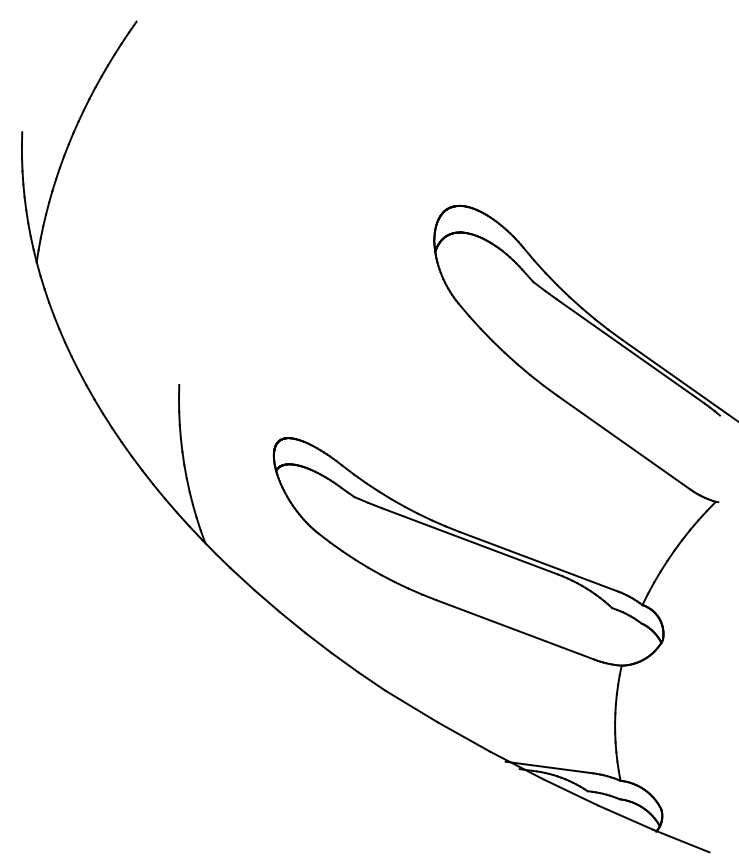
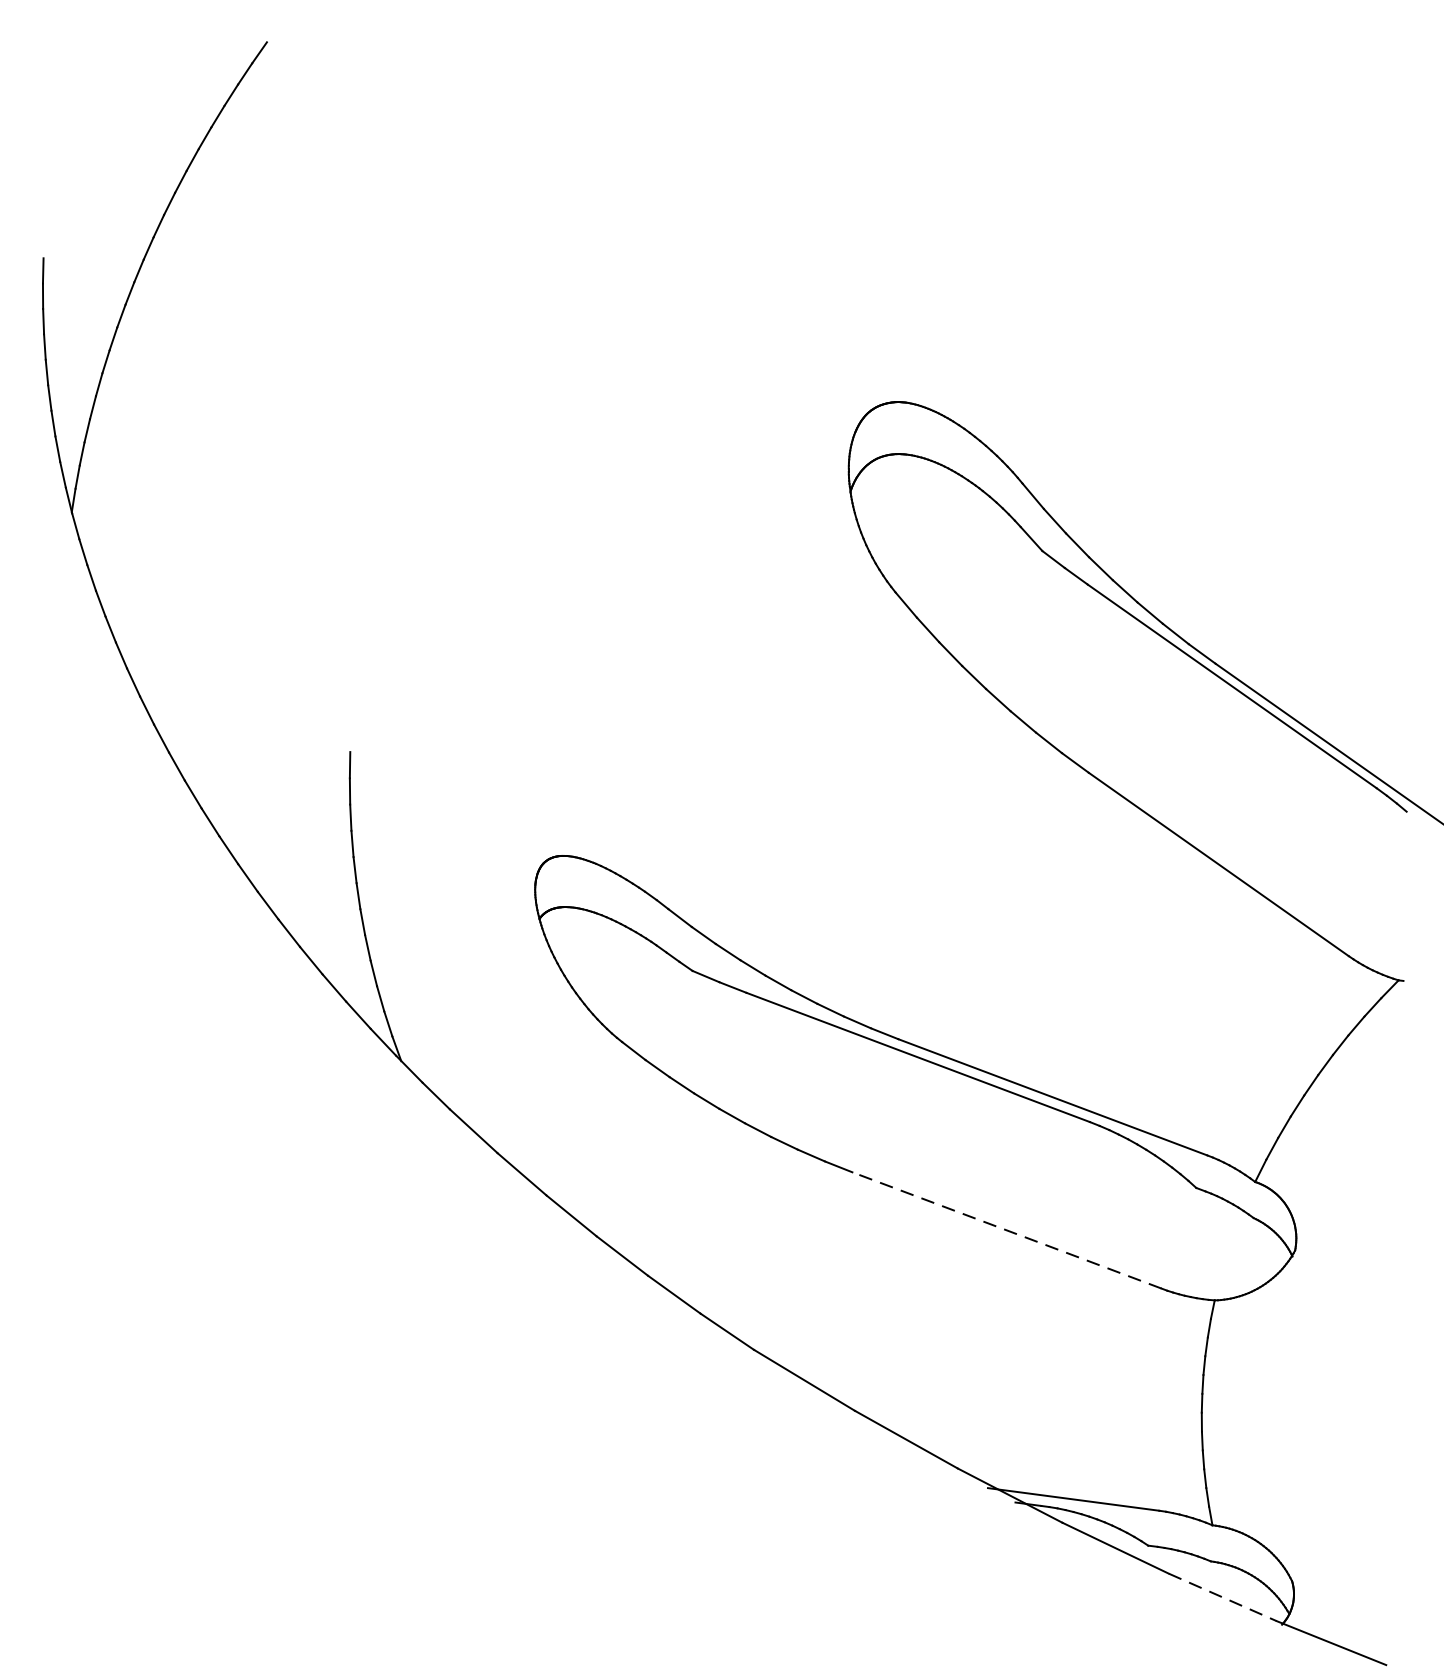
line: (515, 629) -> (1007, 1229), solid -> dashed
line: (626, 817) -> (1224, 1597), solid -> dashed

